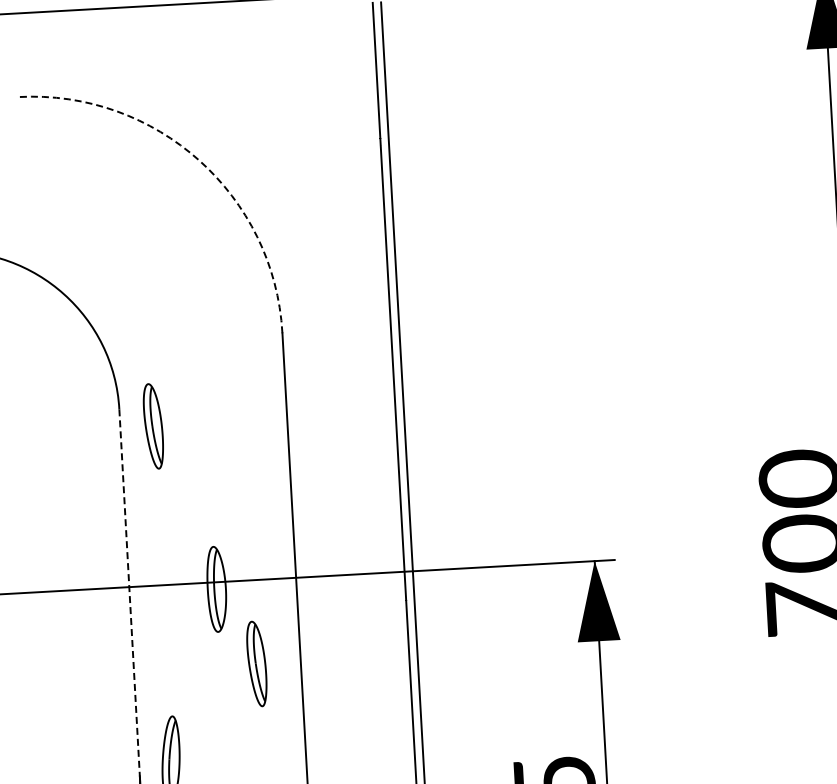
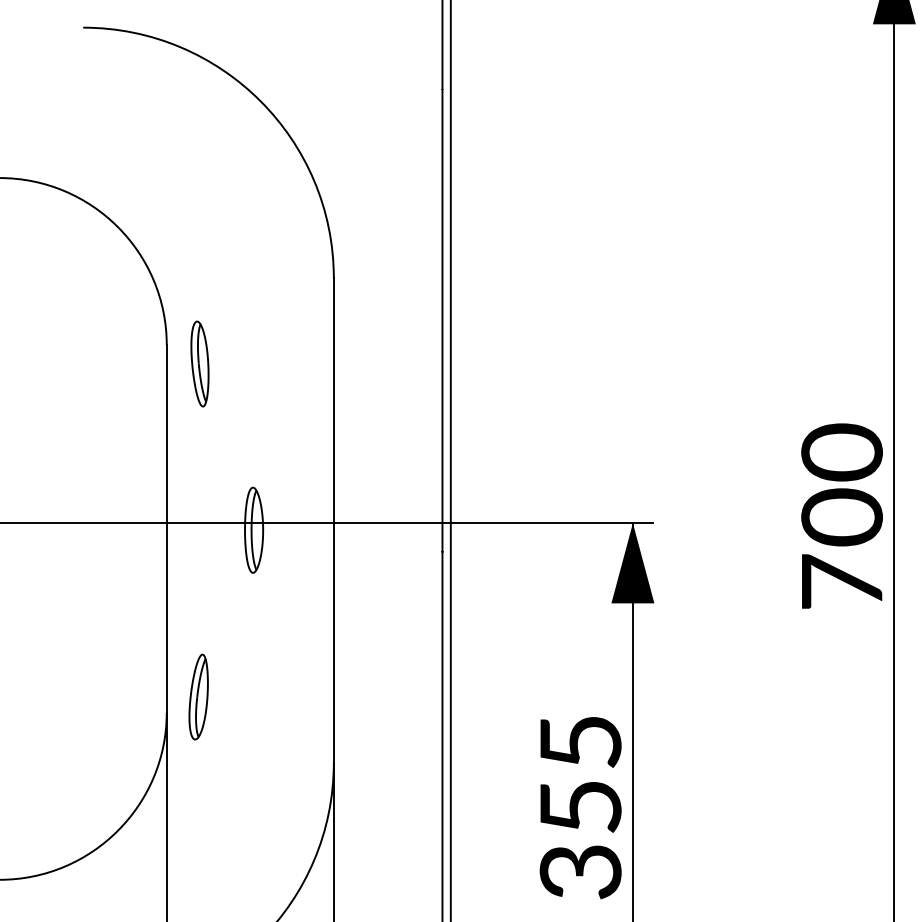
arc: (199, 160) -> (260, 101), dashed -> solid
line: (129, 592) -> (166, 528), dashed -> solid
part: (256, 663) -> (289, 606), removed

